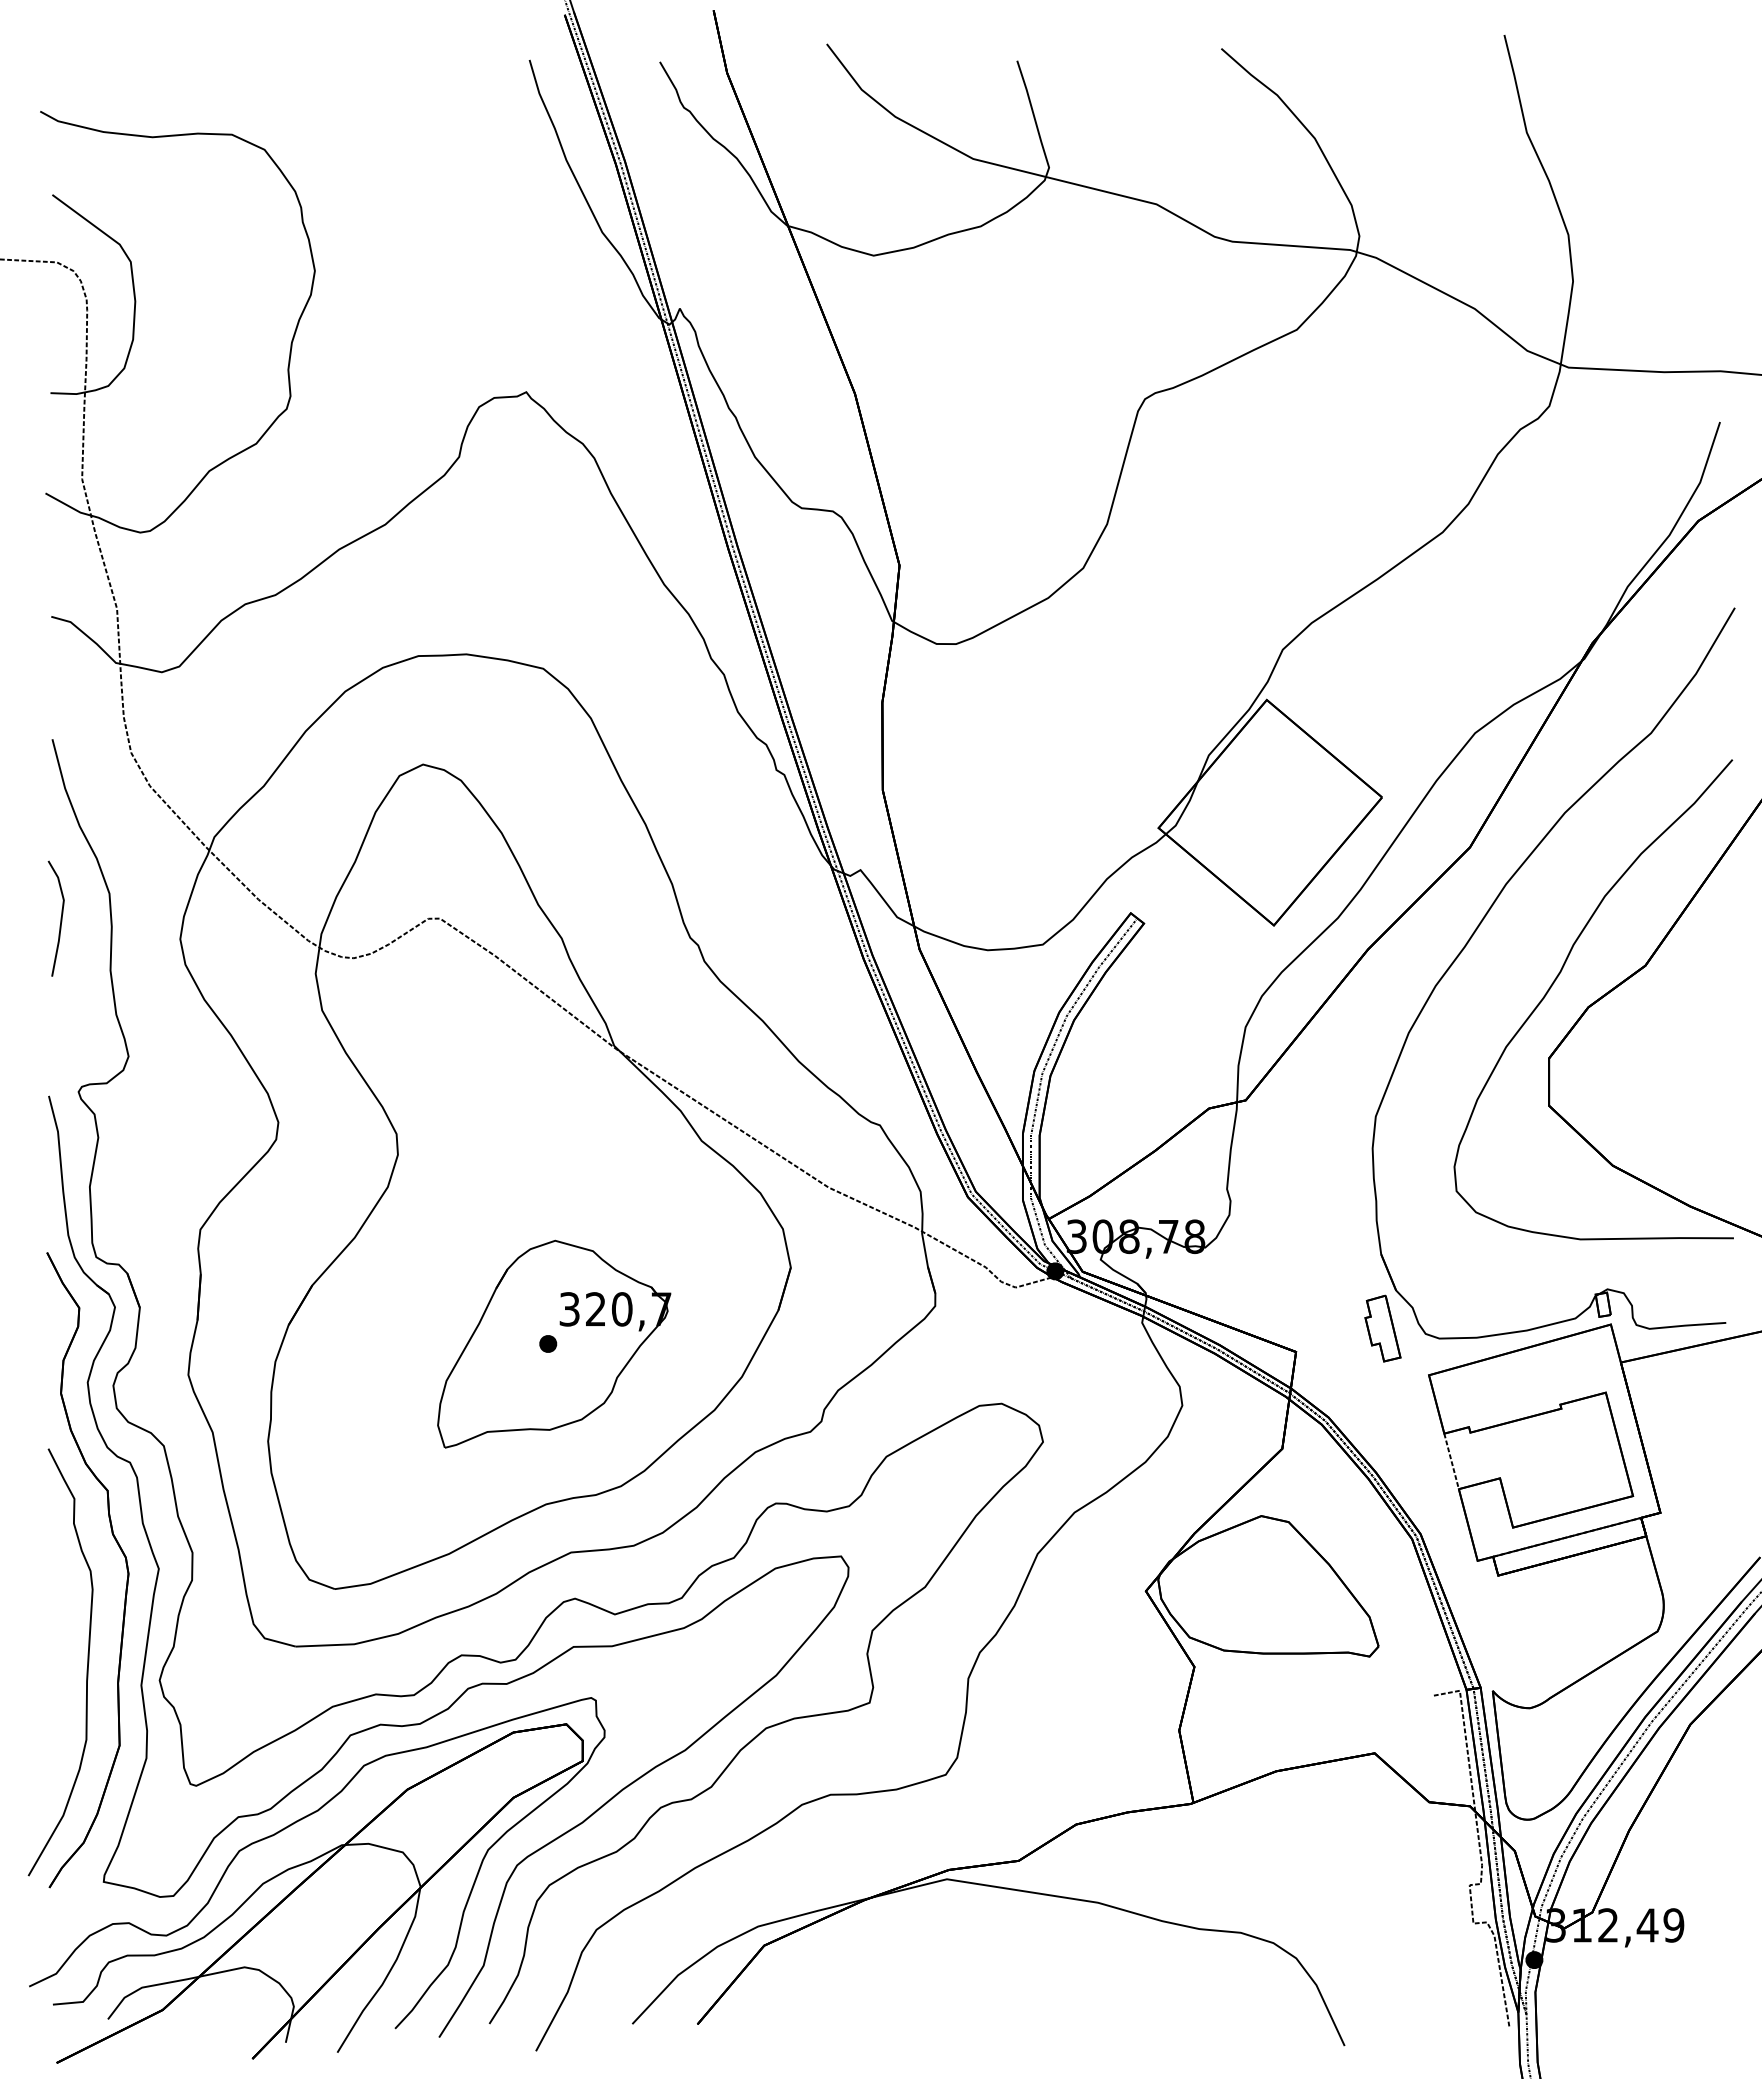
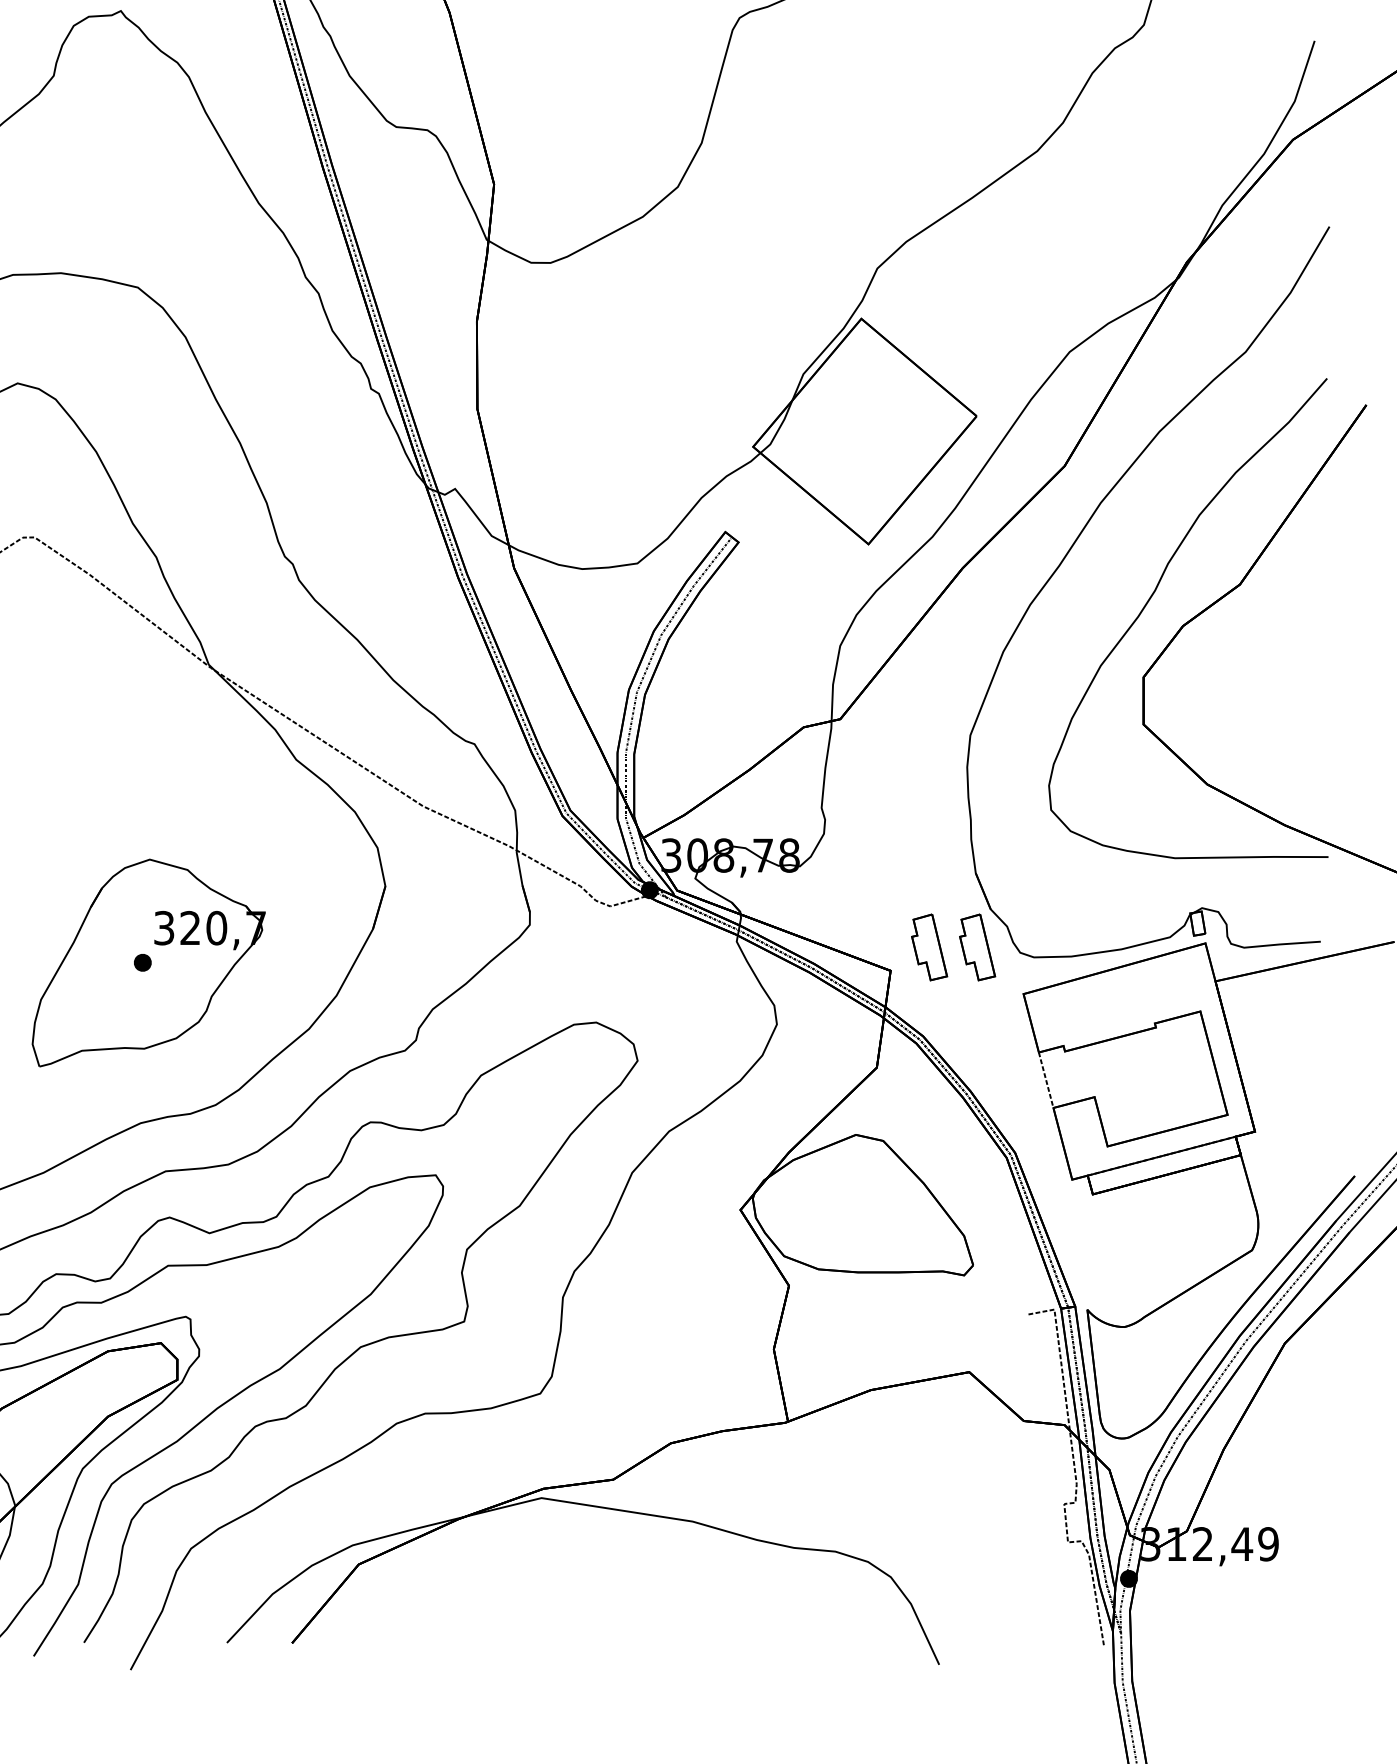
part: (1334, 1328) -> (929, 947), added

